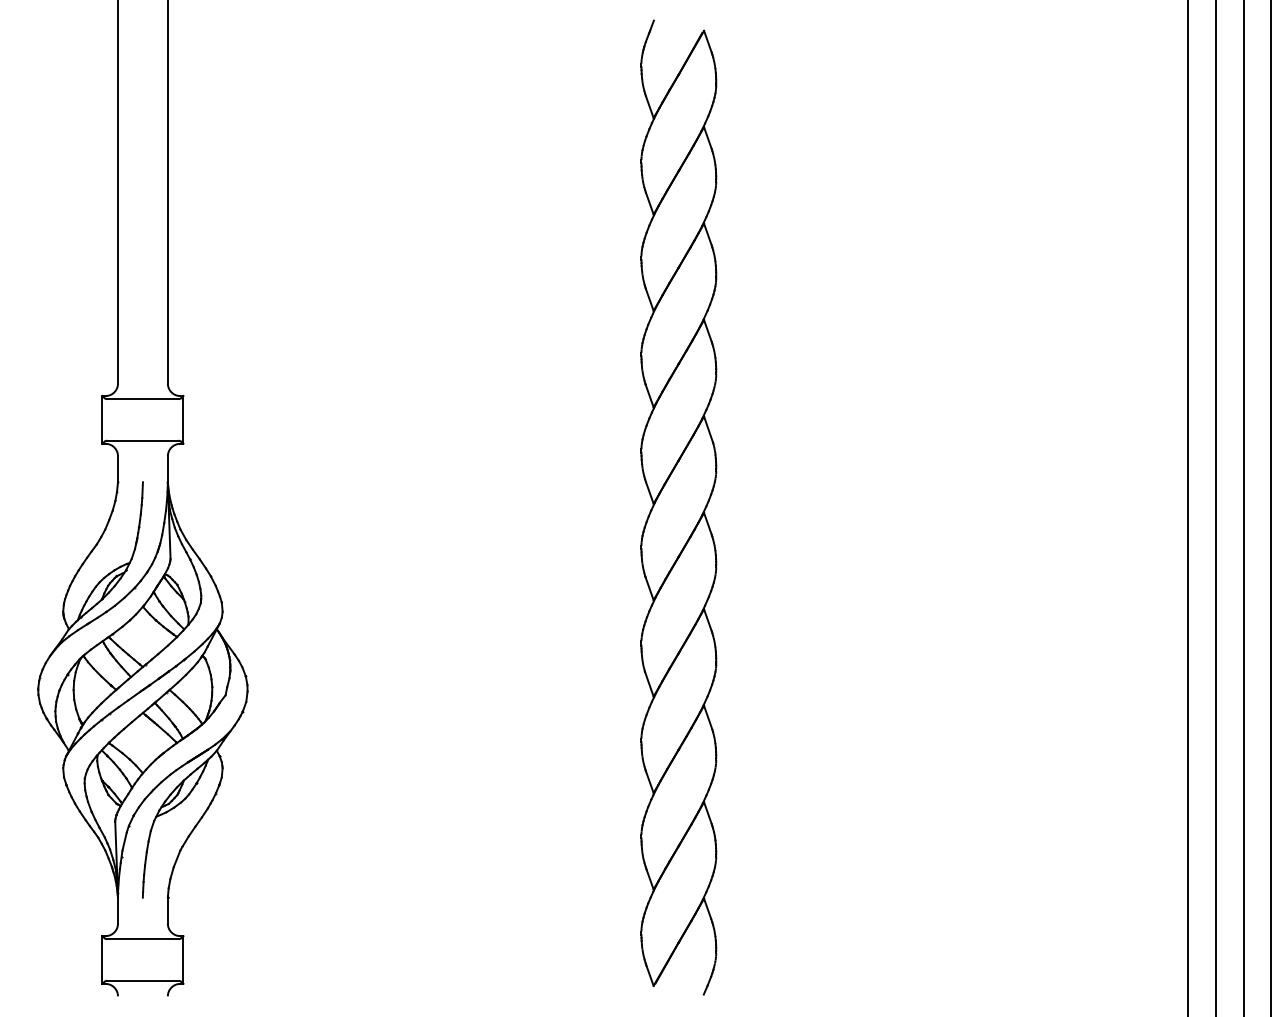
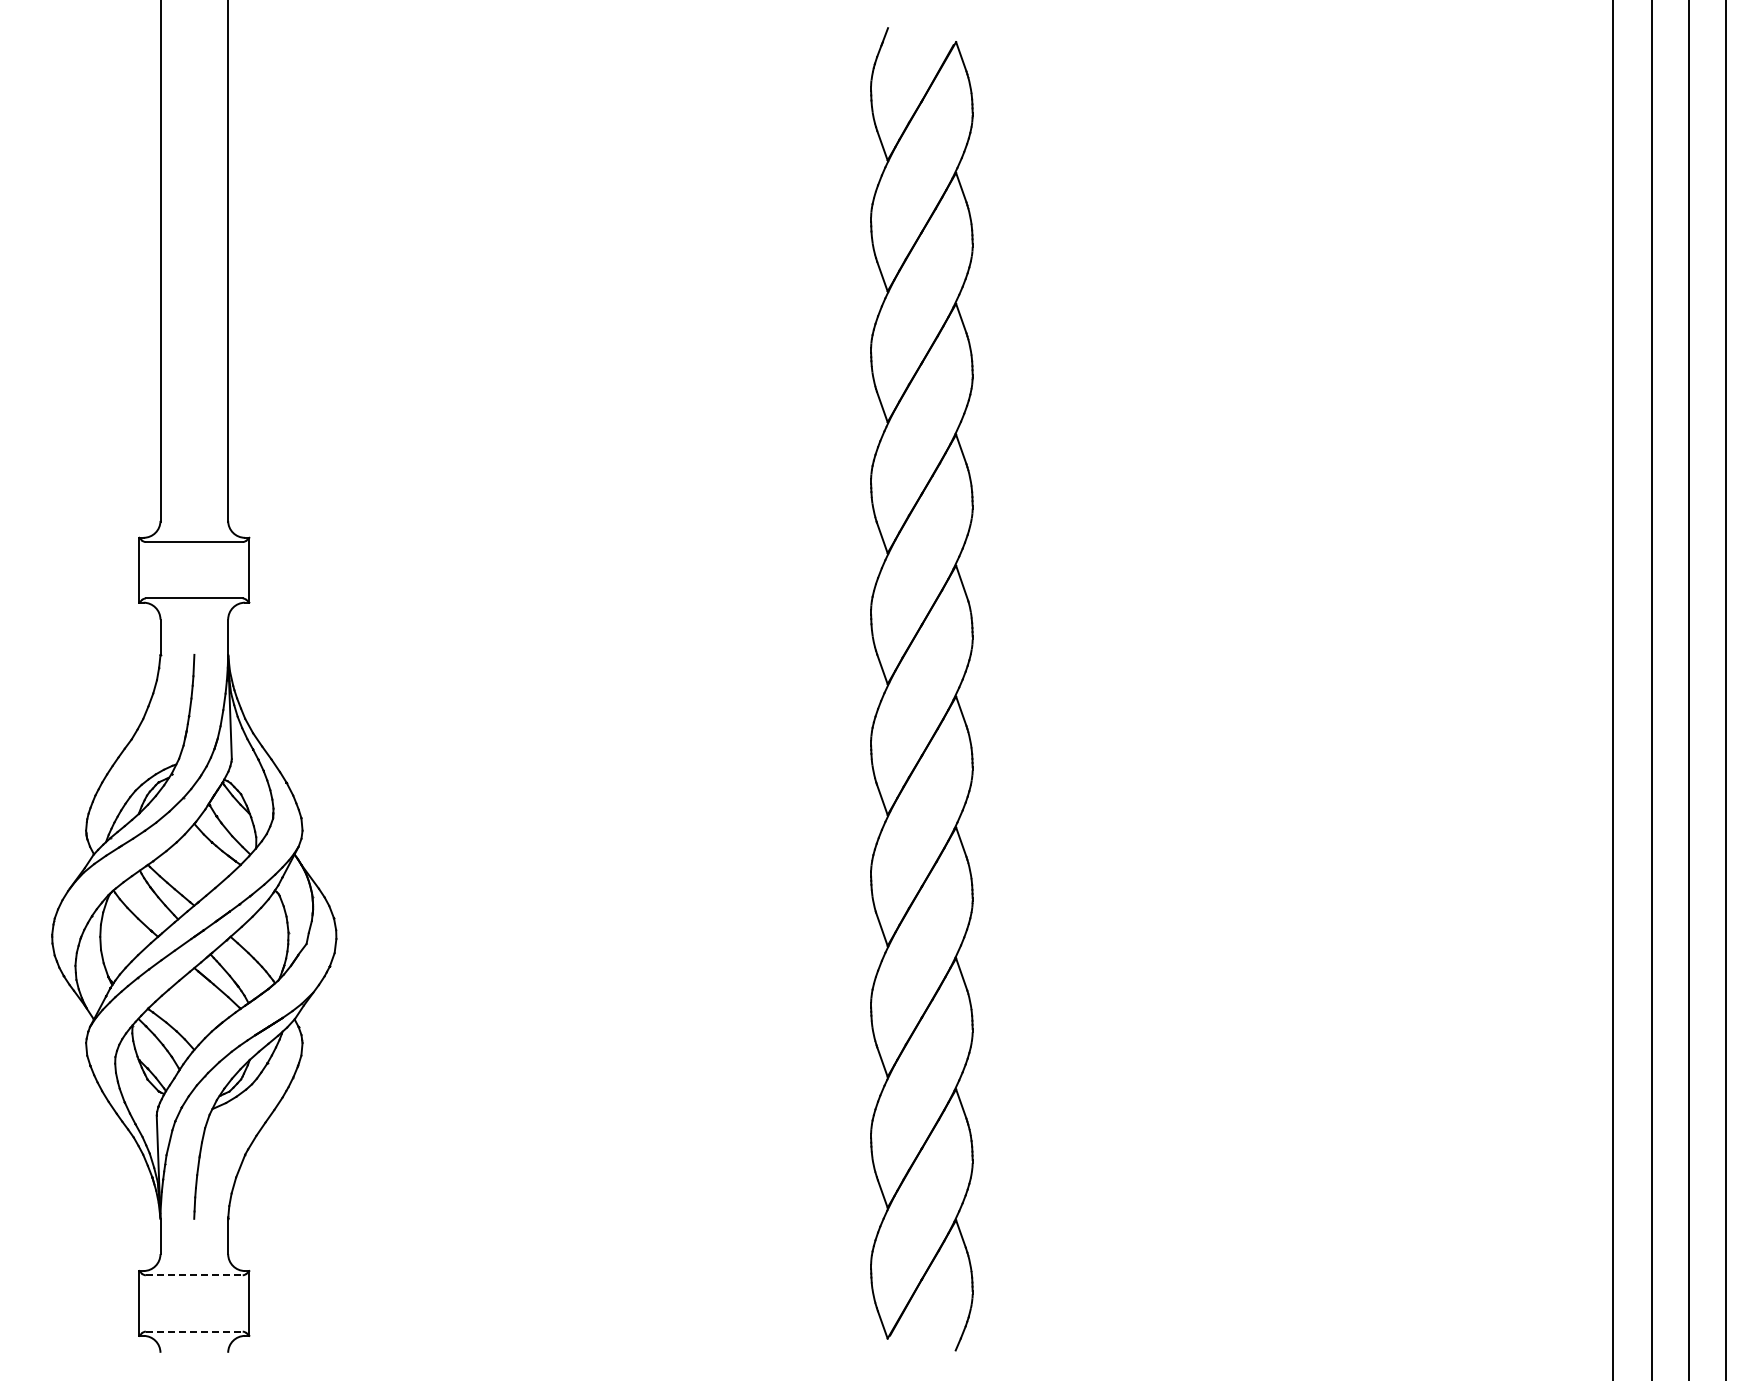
line: (143, 939) -> (194, 1275), solid -> dashed
line: (143, 980) -> (194, 1331), solid -> dashed

